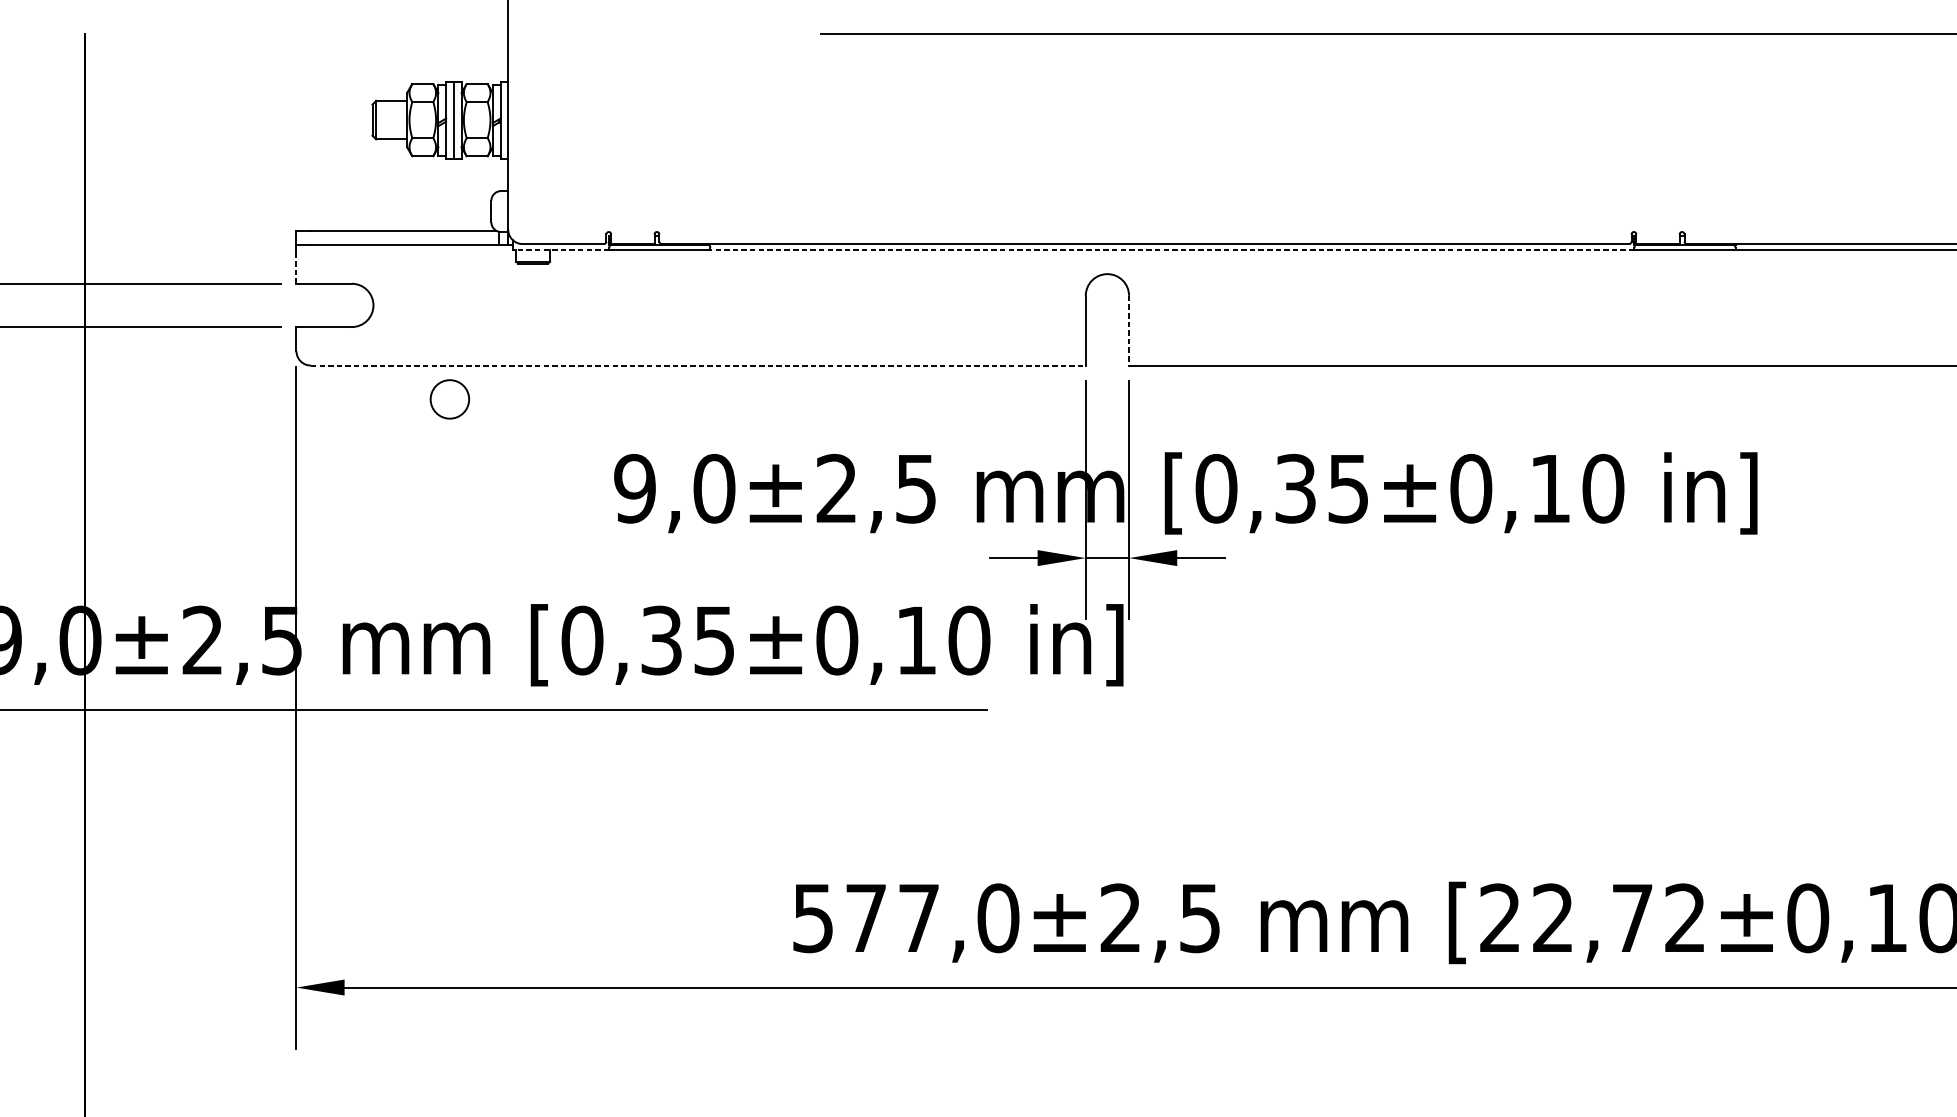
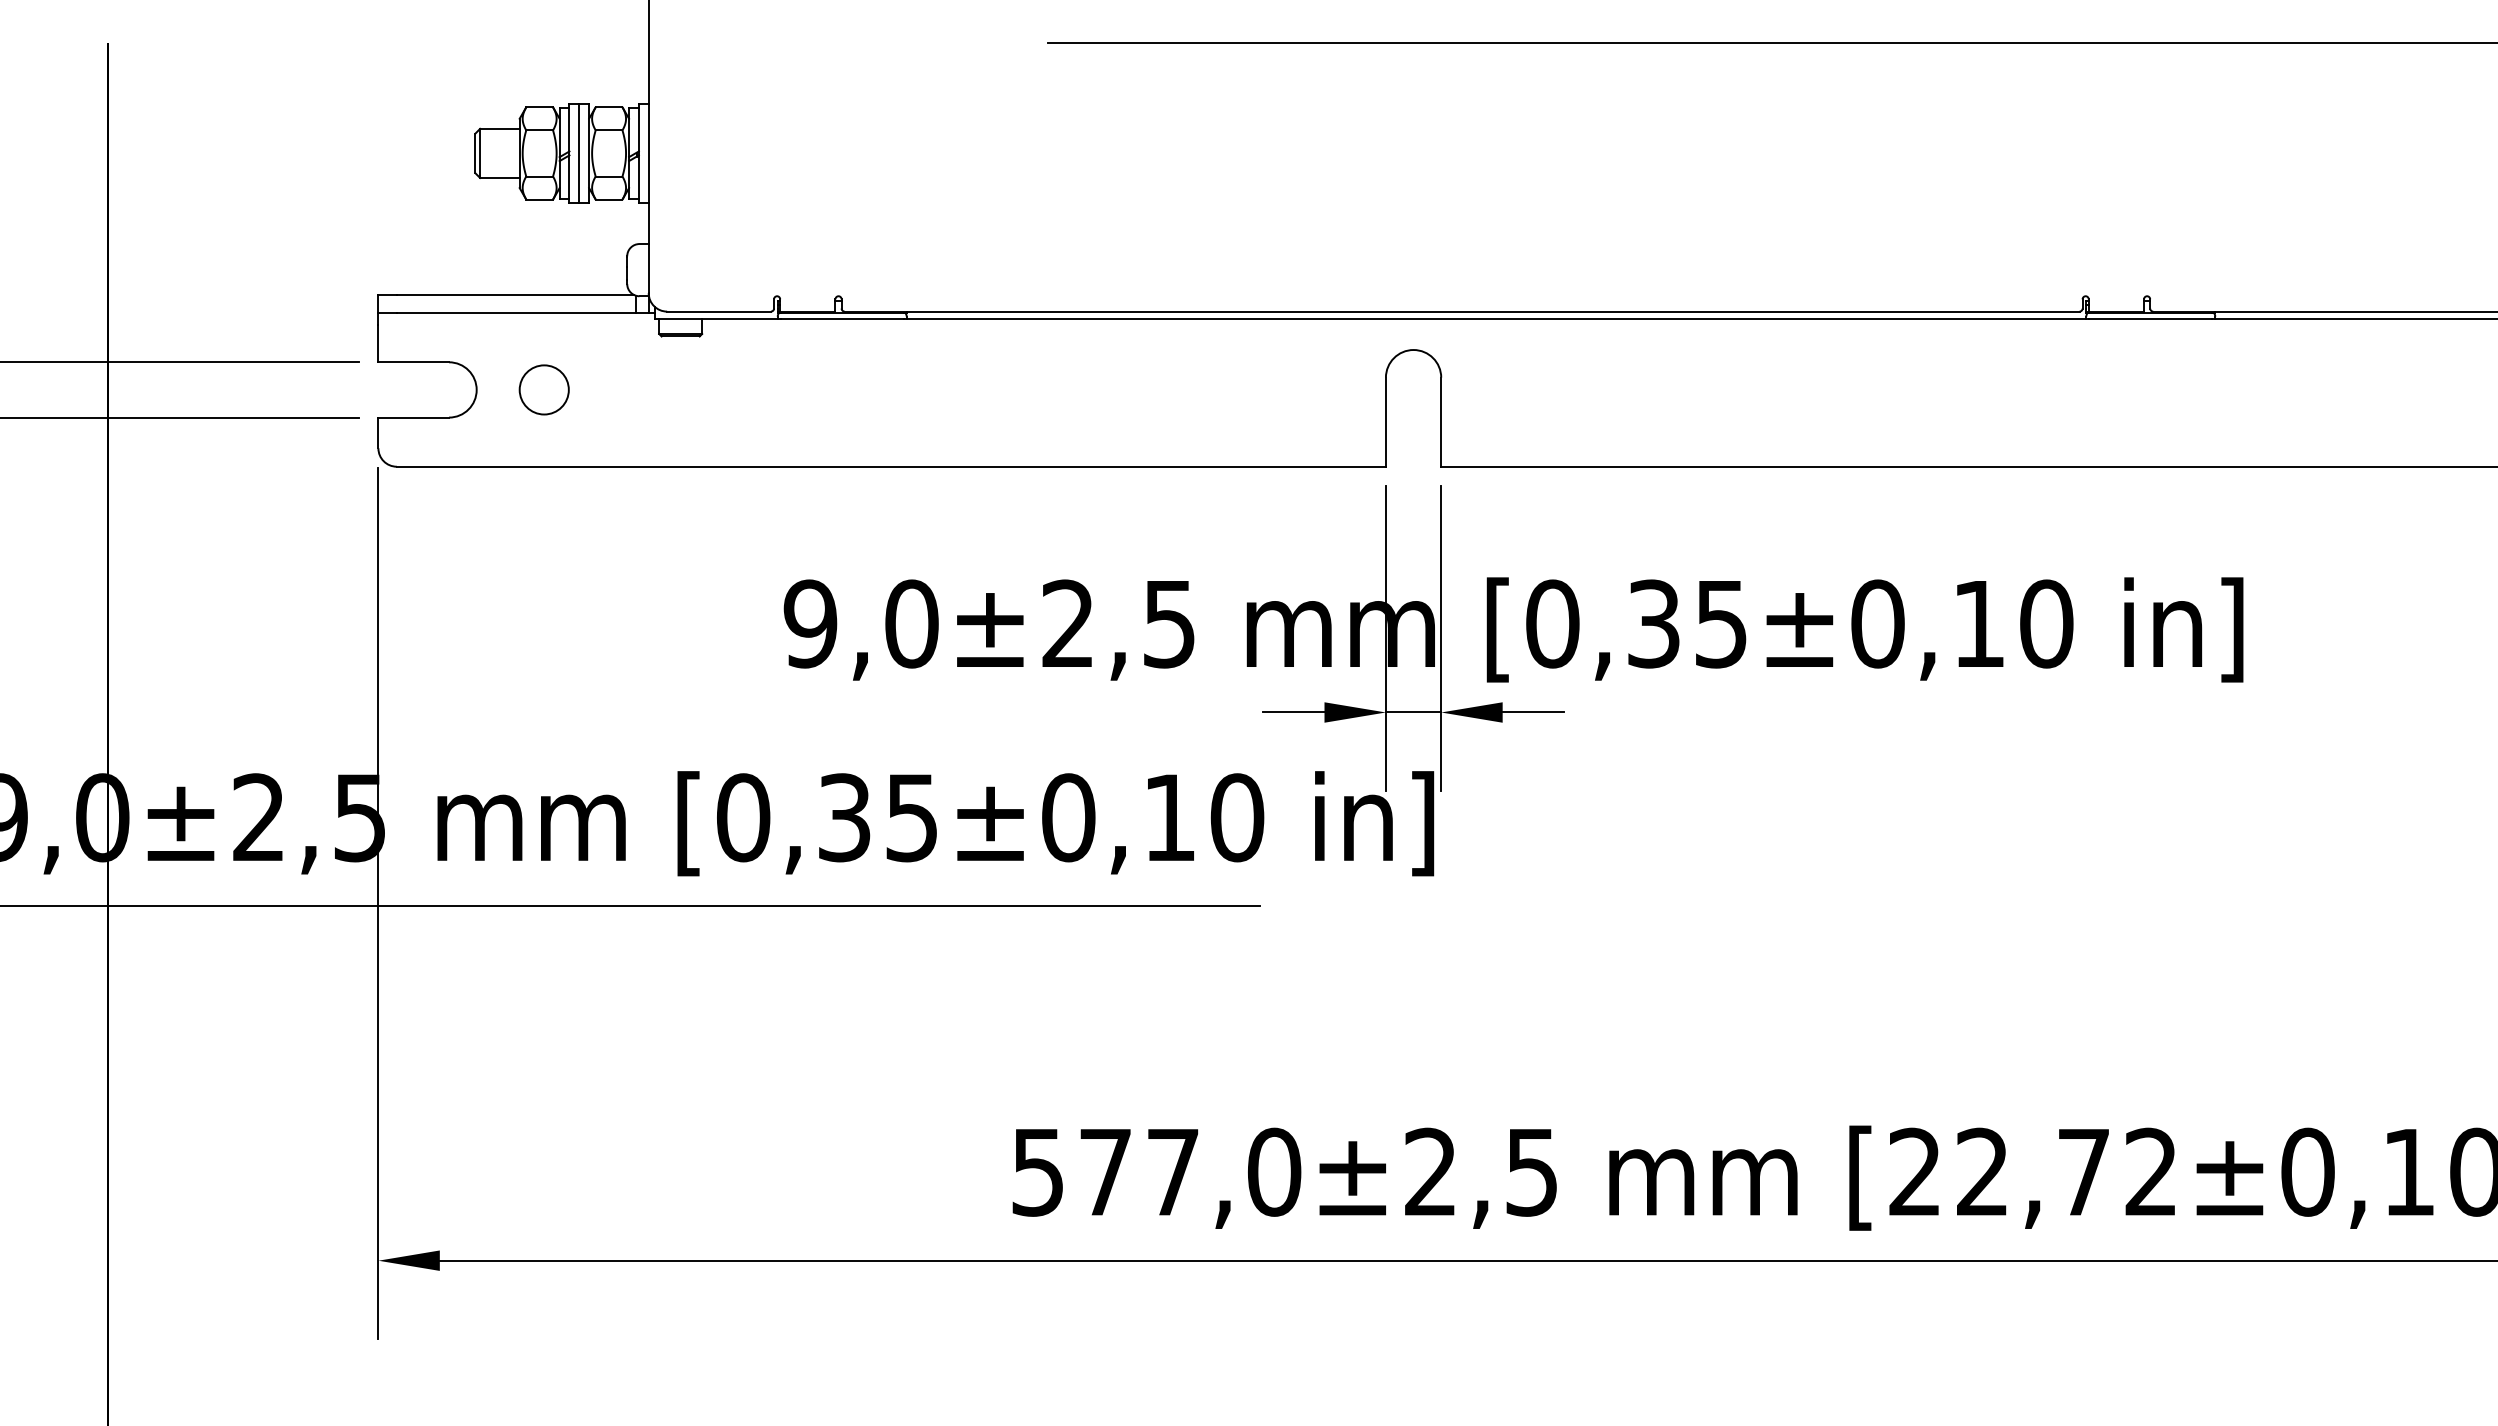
line: (560, 250) -> (715, 319), dashed -> solid
line: (1172, 250) -> (1496, 319), dashed -> solid
line: (296, 269) -> (378, 343), dashed -> solid
line: (1129, 330) -> (1441, 422), dashed -> solid
line: (698, 365) -> (891, 466), dashed -> solid
circle: (449, 399) -> (543, 389), moved

